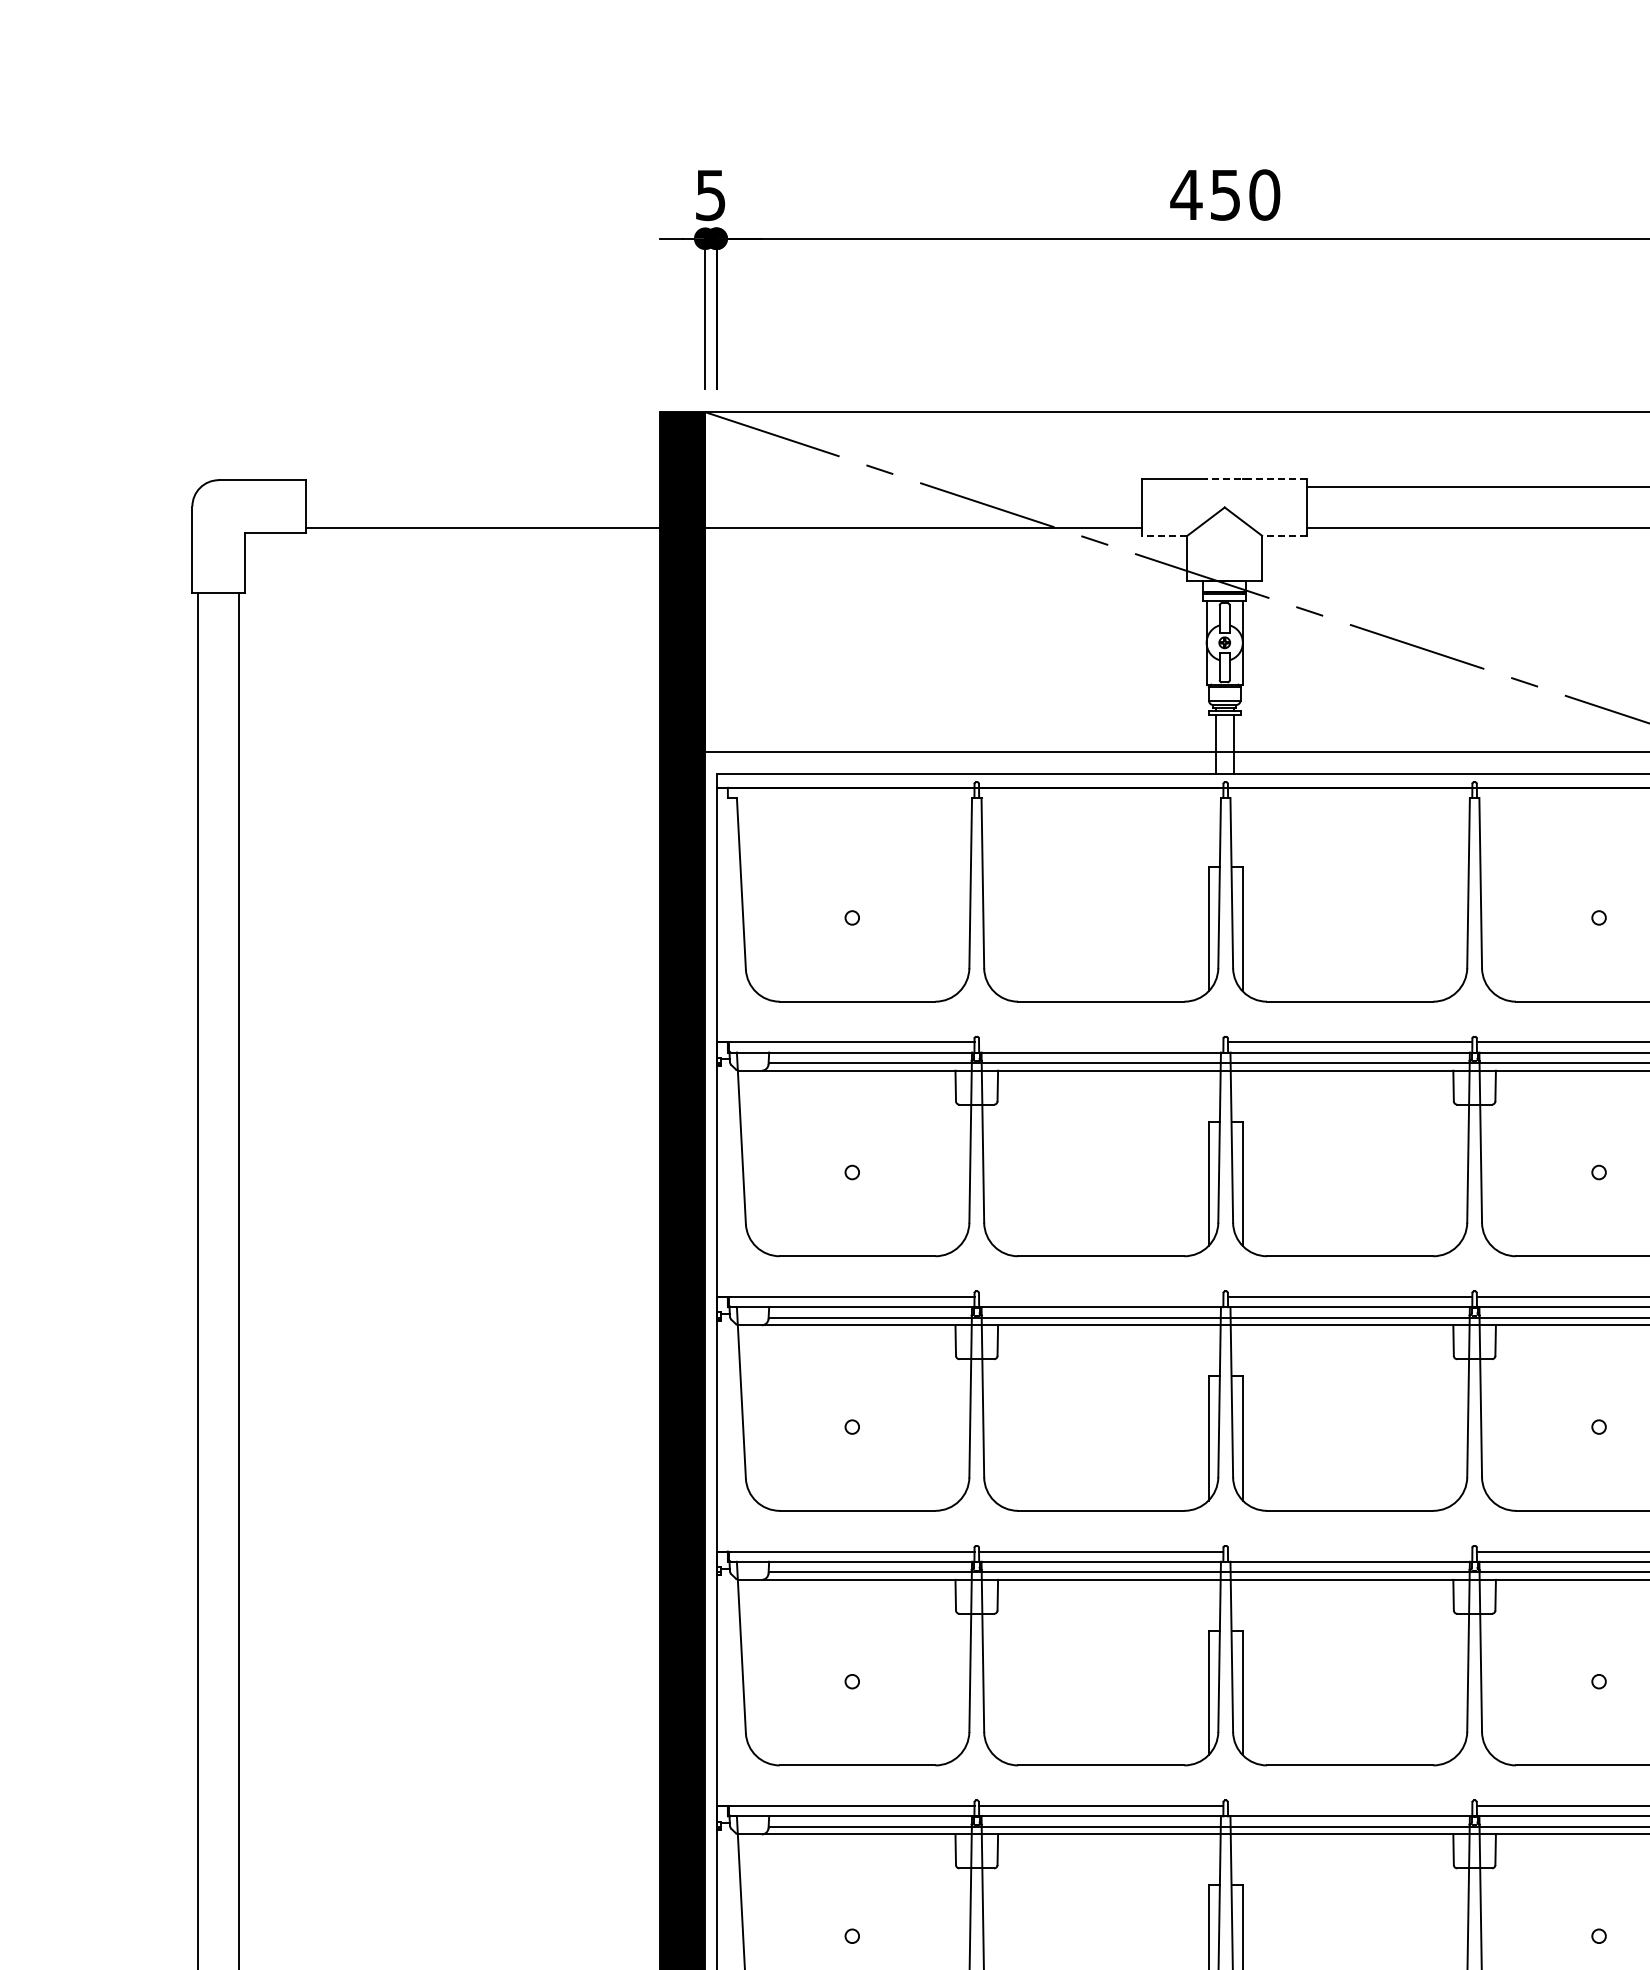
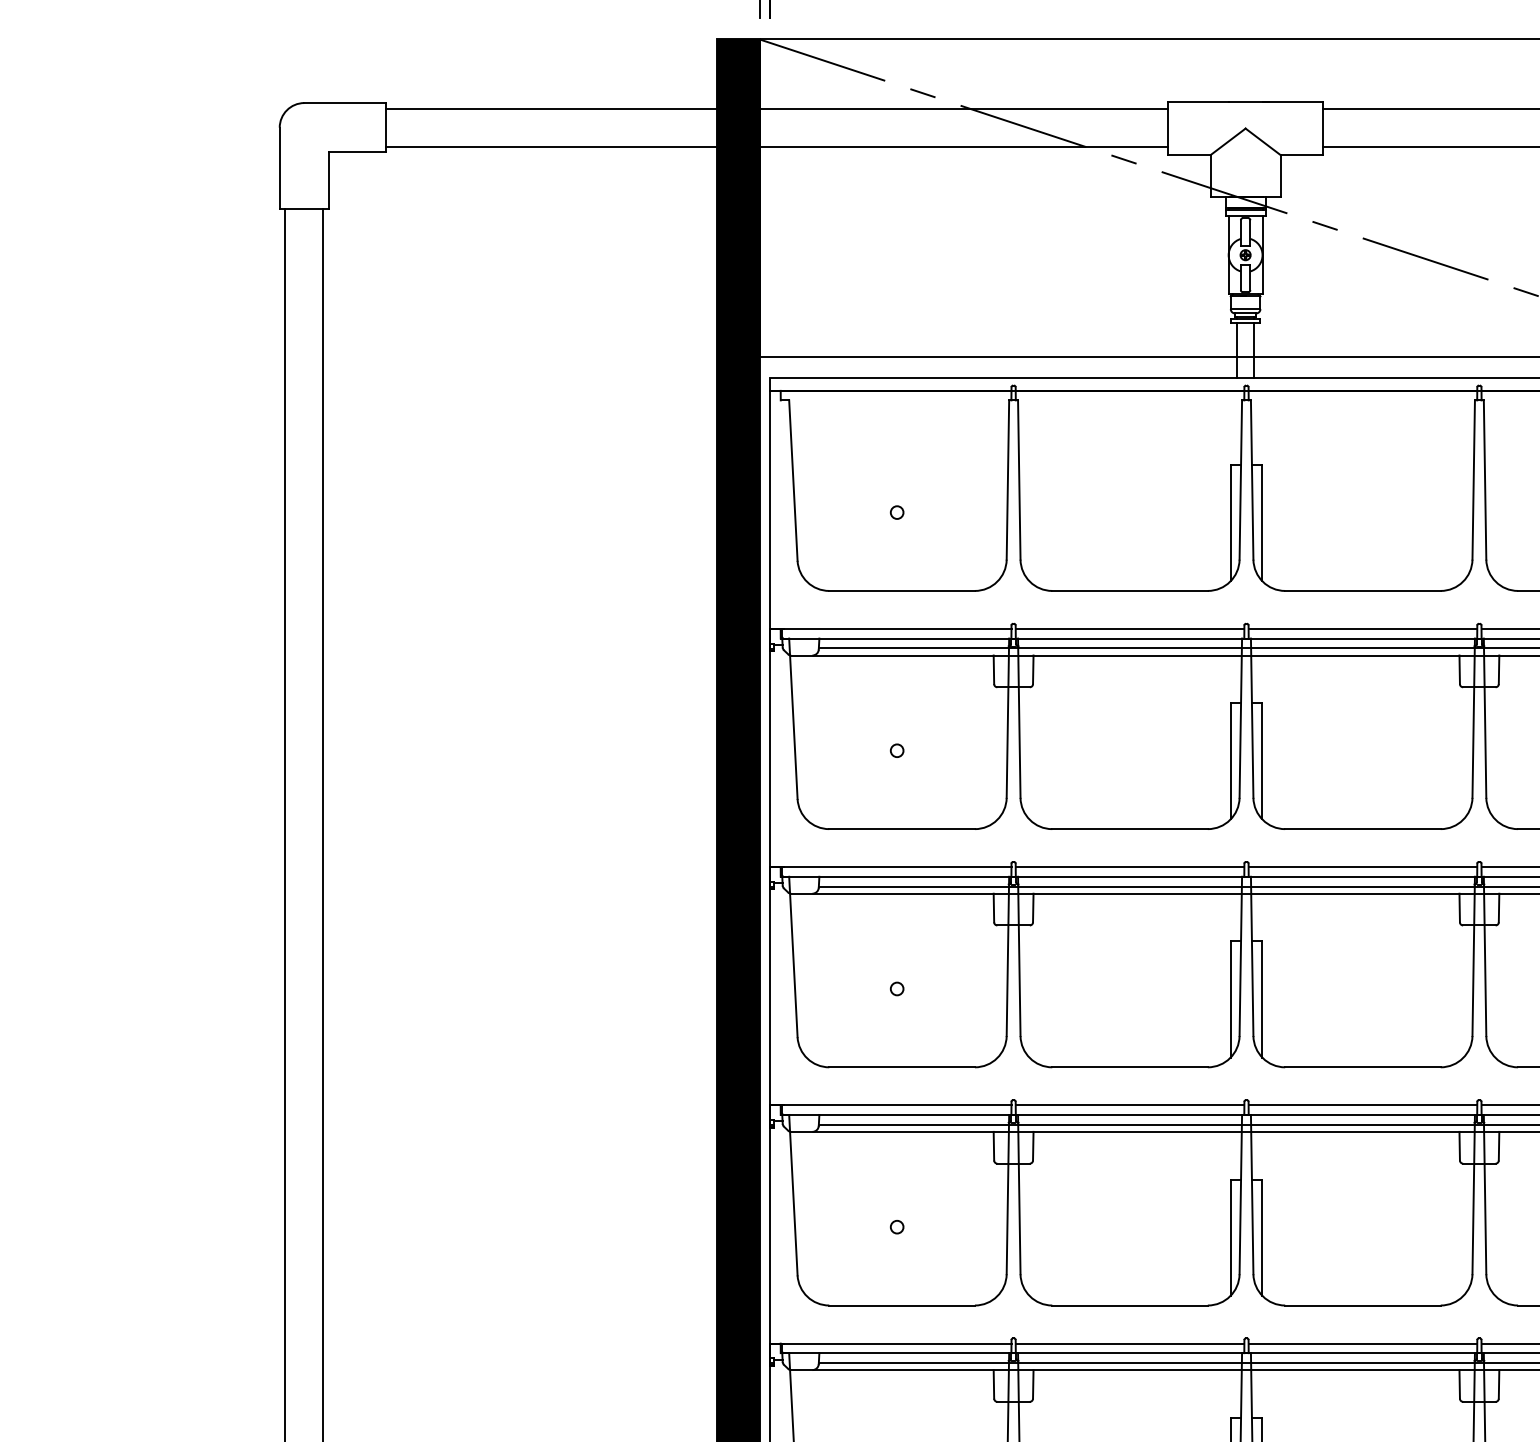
line: (1256, 479) -> (1275, 102), dashed -> solid
line: (723, 486) -> (776, 108), added
line: (1164, 535) -> (1189, 154), dashed -> solid
line: (1284, 535) -> (1301, 154), dashed -> solid
line: (1101, 1042) -> (1130, 629), added
line: (1101, 1296) -> (1130, 866), added
line: (1349, 1551) -> (1362, 1105), added
line: (1349, 1806) -> (1362, 1343), added

